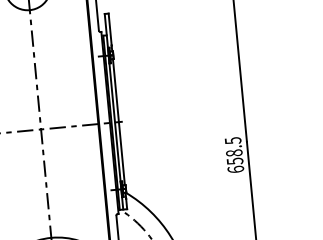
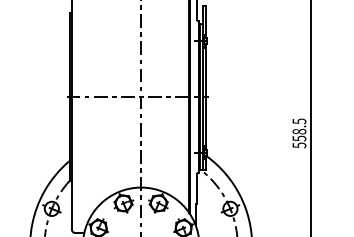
text: (235, 169) -> (299, 145), 658.5 -> 558.5

